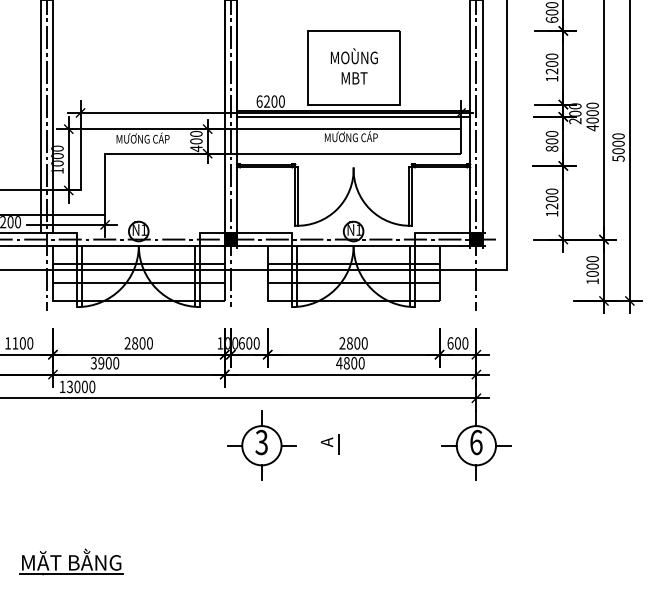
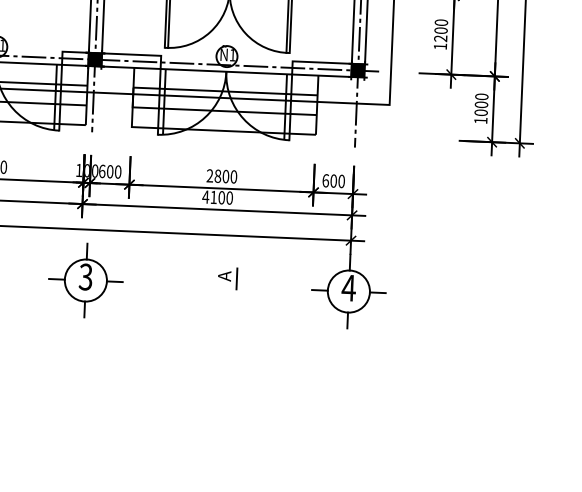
text: (346, 363) -> (213, 197), 4800 -> 4100
text: (475, 442) -> (348, 288), 6 -> 4
part: (330, 444) -> (228, 278), moved
part: (261, 445) -> (85, 280), moved

